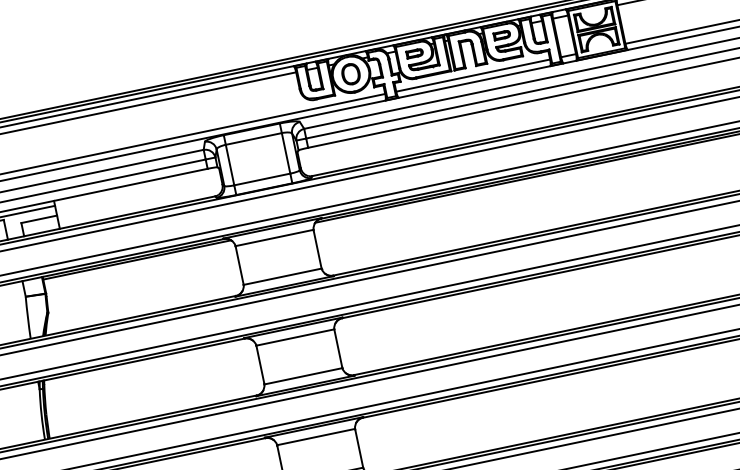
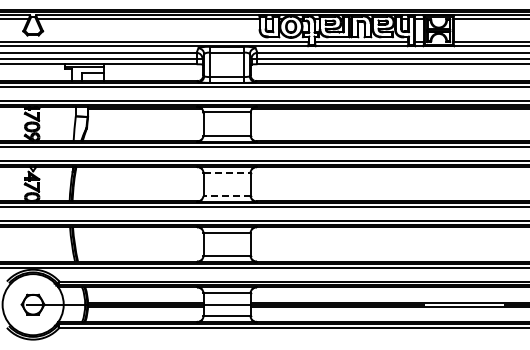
line: (296, 337) -> (227, 172), solid -> dashed
line: (304, 376) -> (227, 196), solid -> dashed

